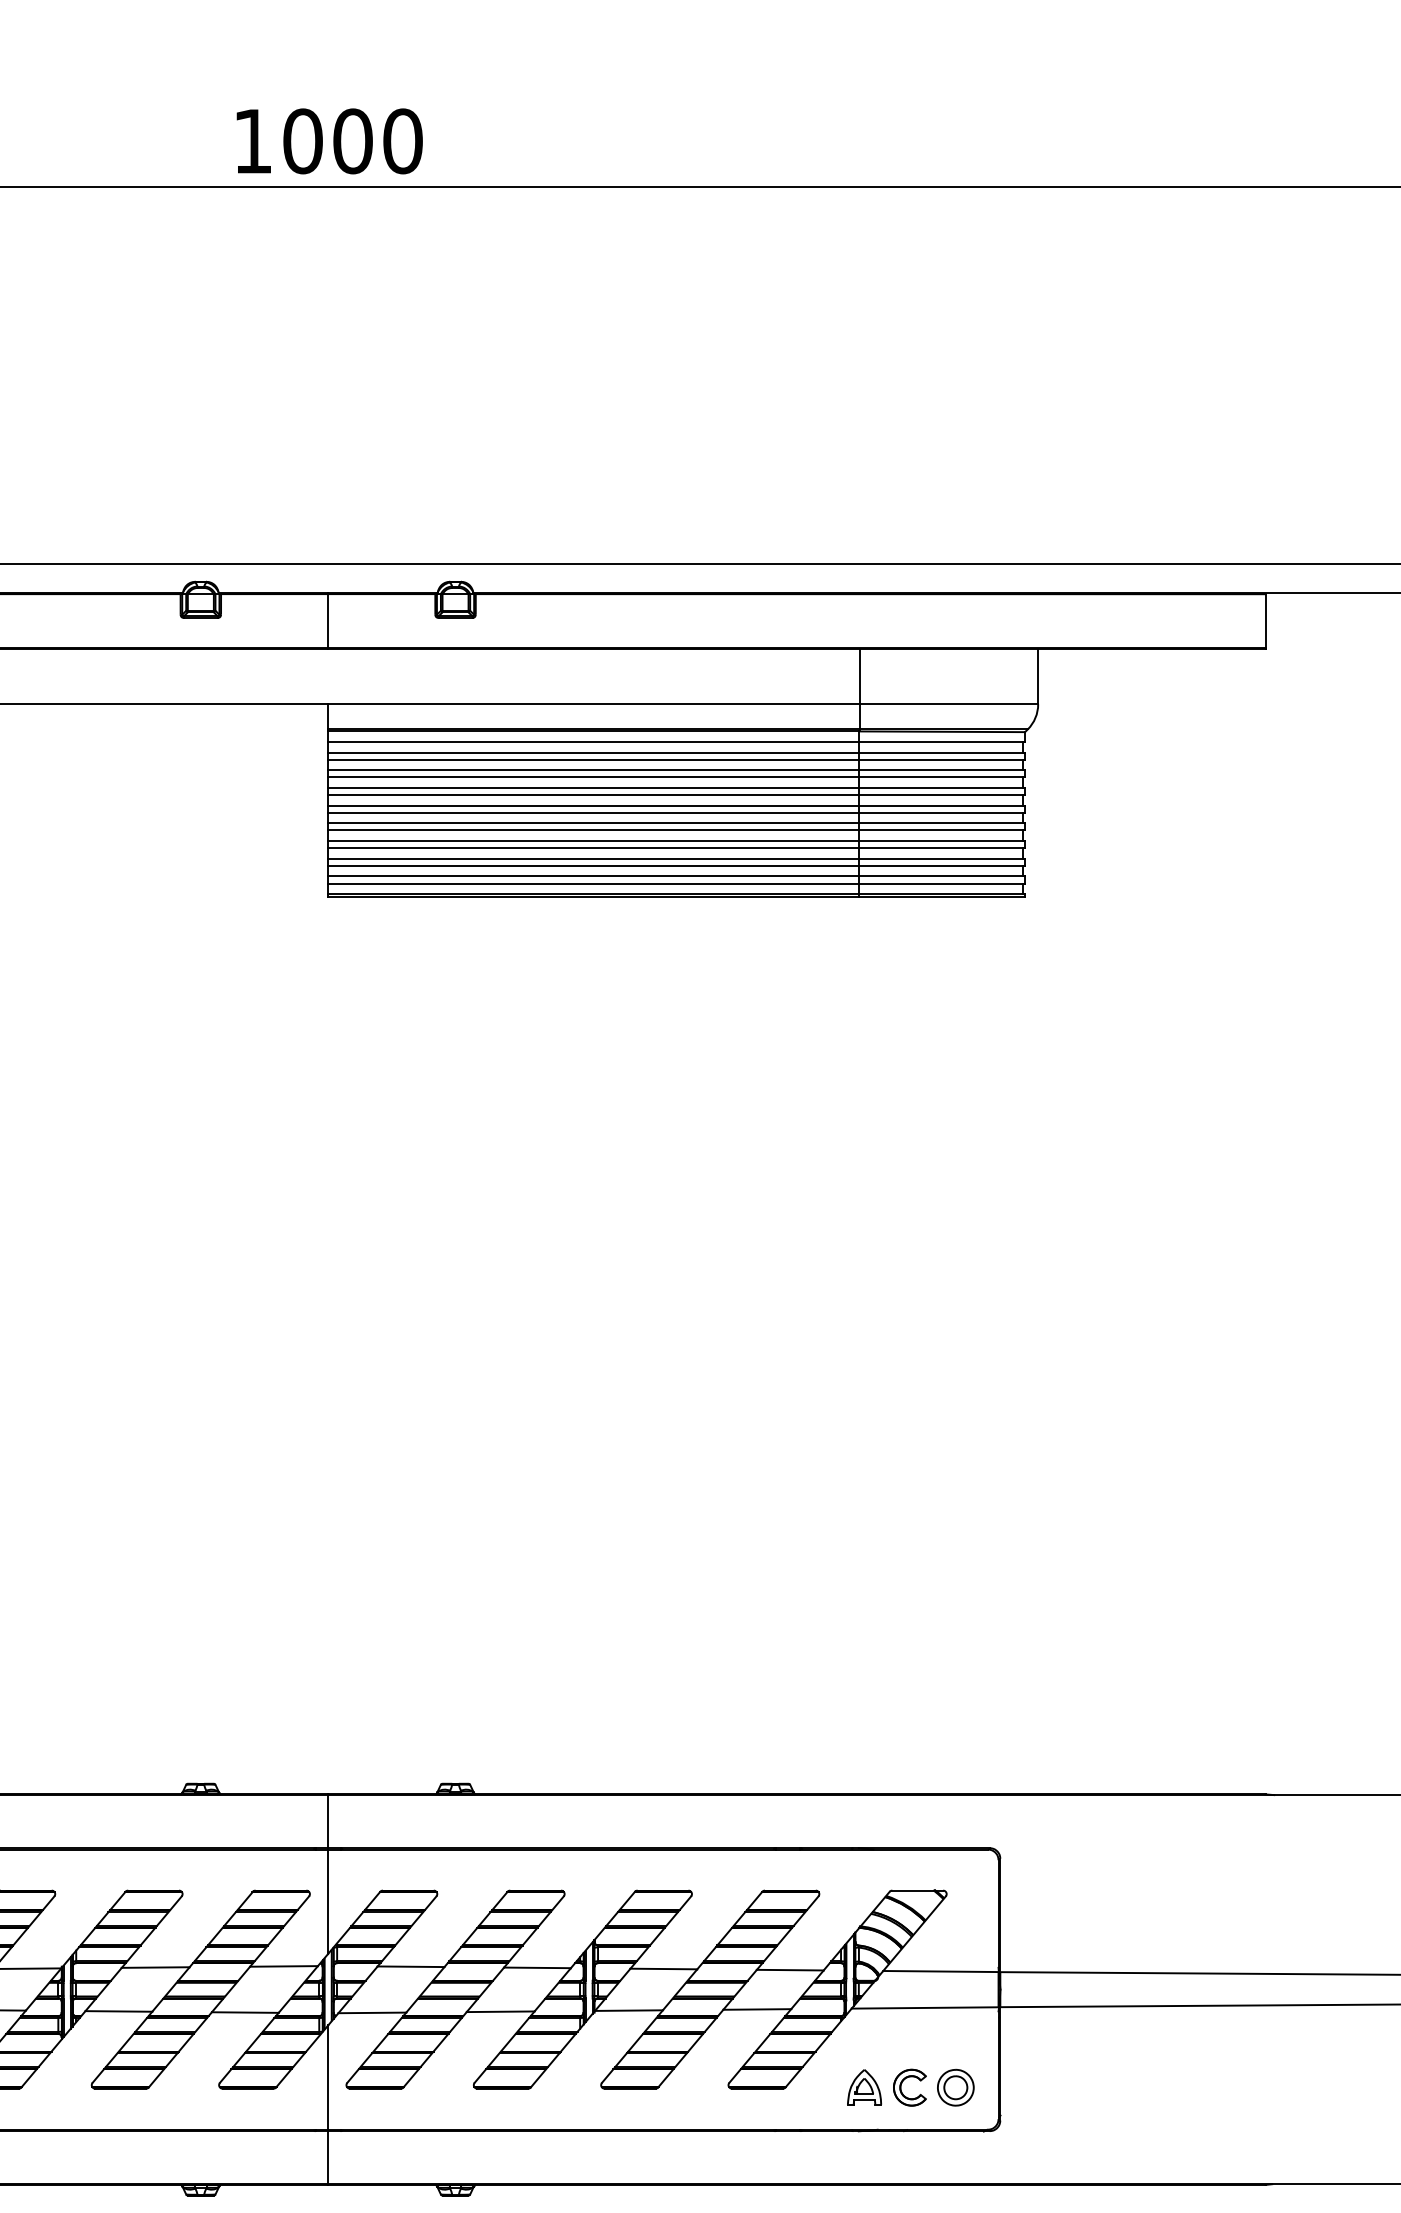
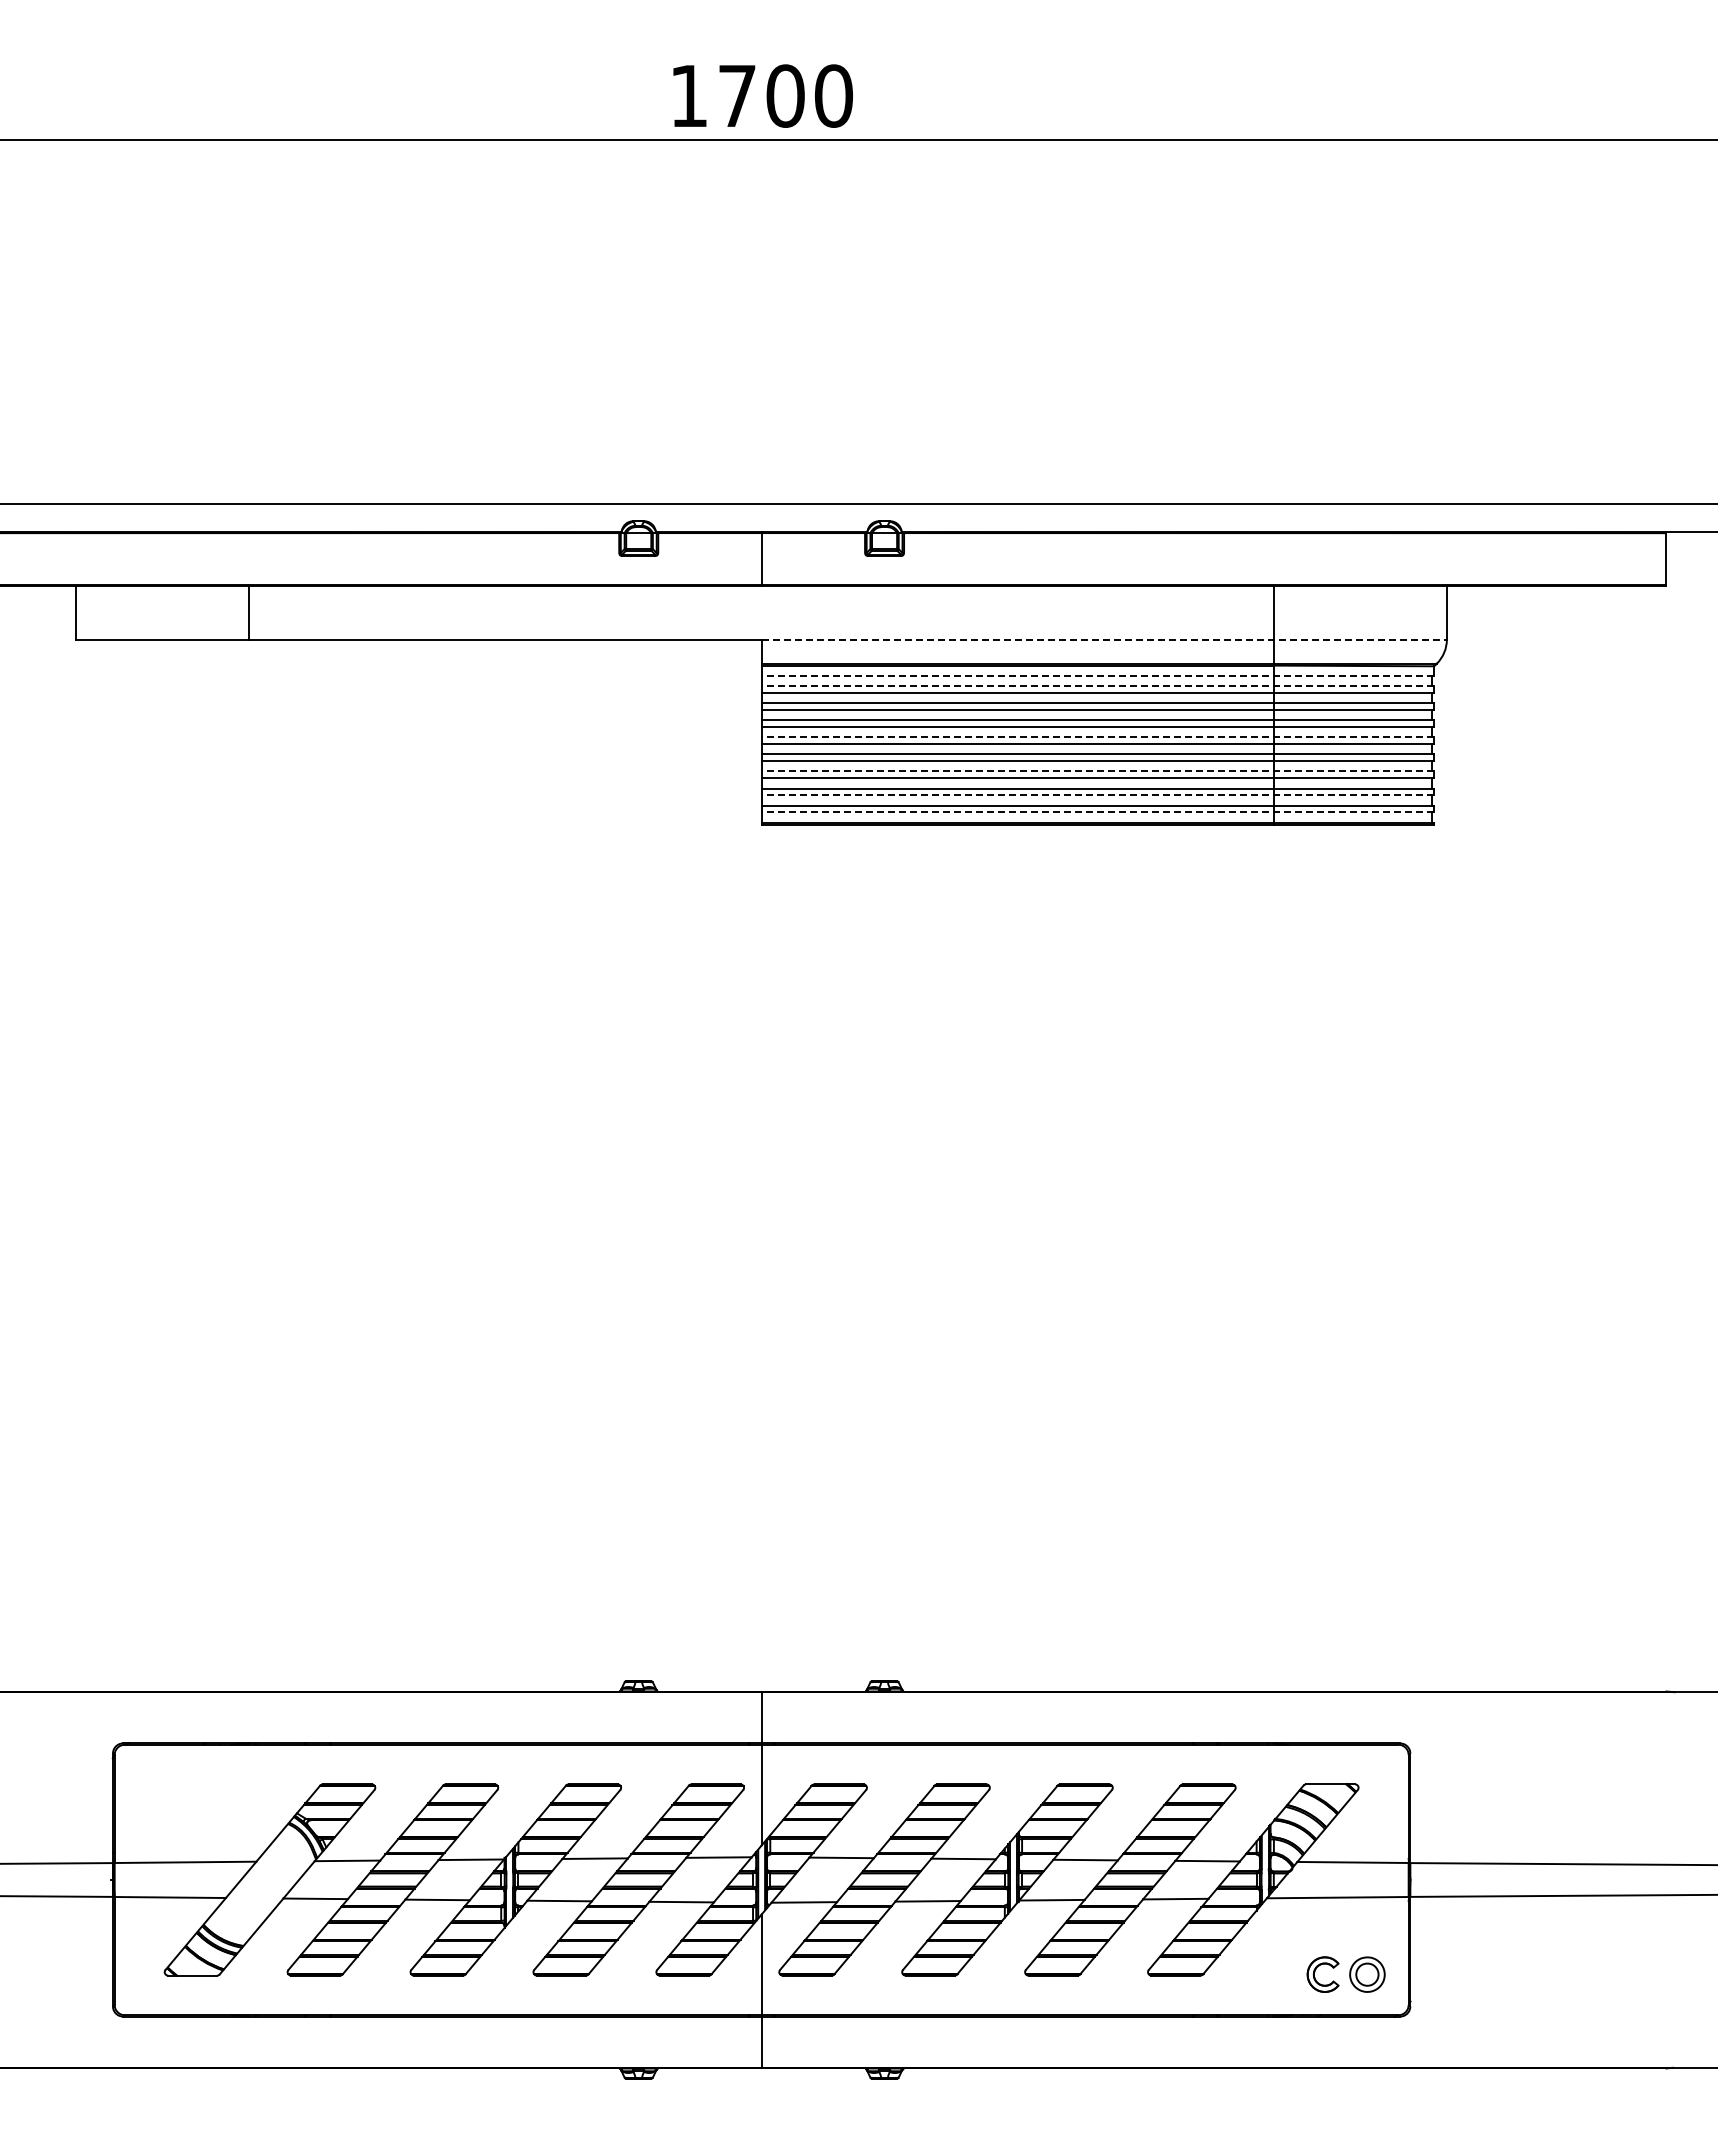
text: (303, 140) -> (737, 95), 1000 -> 1700
line: (683, 704) -> (1104, 639), solid -> dashed
line: (676, 741) -> (1097, 675), solid -> dashed
line: (676, 753) -> (1097, 686), solid -> dashed
line: (676, 805) -> (1097, 737), solid -> dashed
line: (676, 841) -> (1097, 771), solid -> dashed
line: (676, 866) -> (1097, 795), solid -> dashed
line: (676, 883) -> (1097, 812), solid -> dashed
part: (864, 2086) -> (1279, 1973), removed

